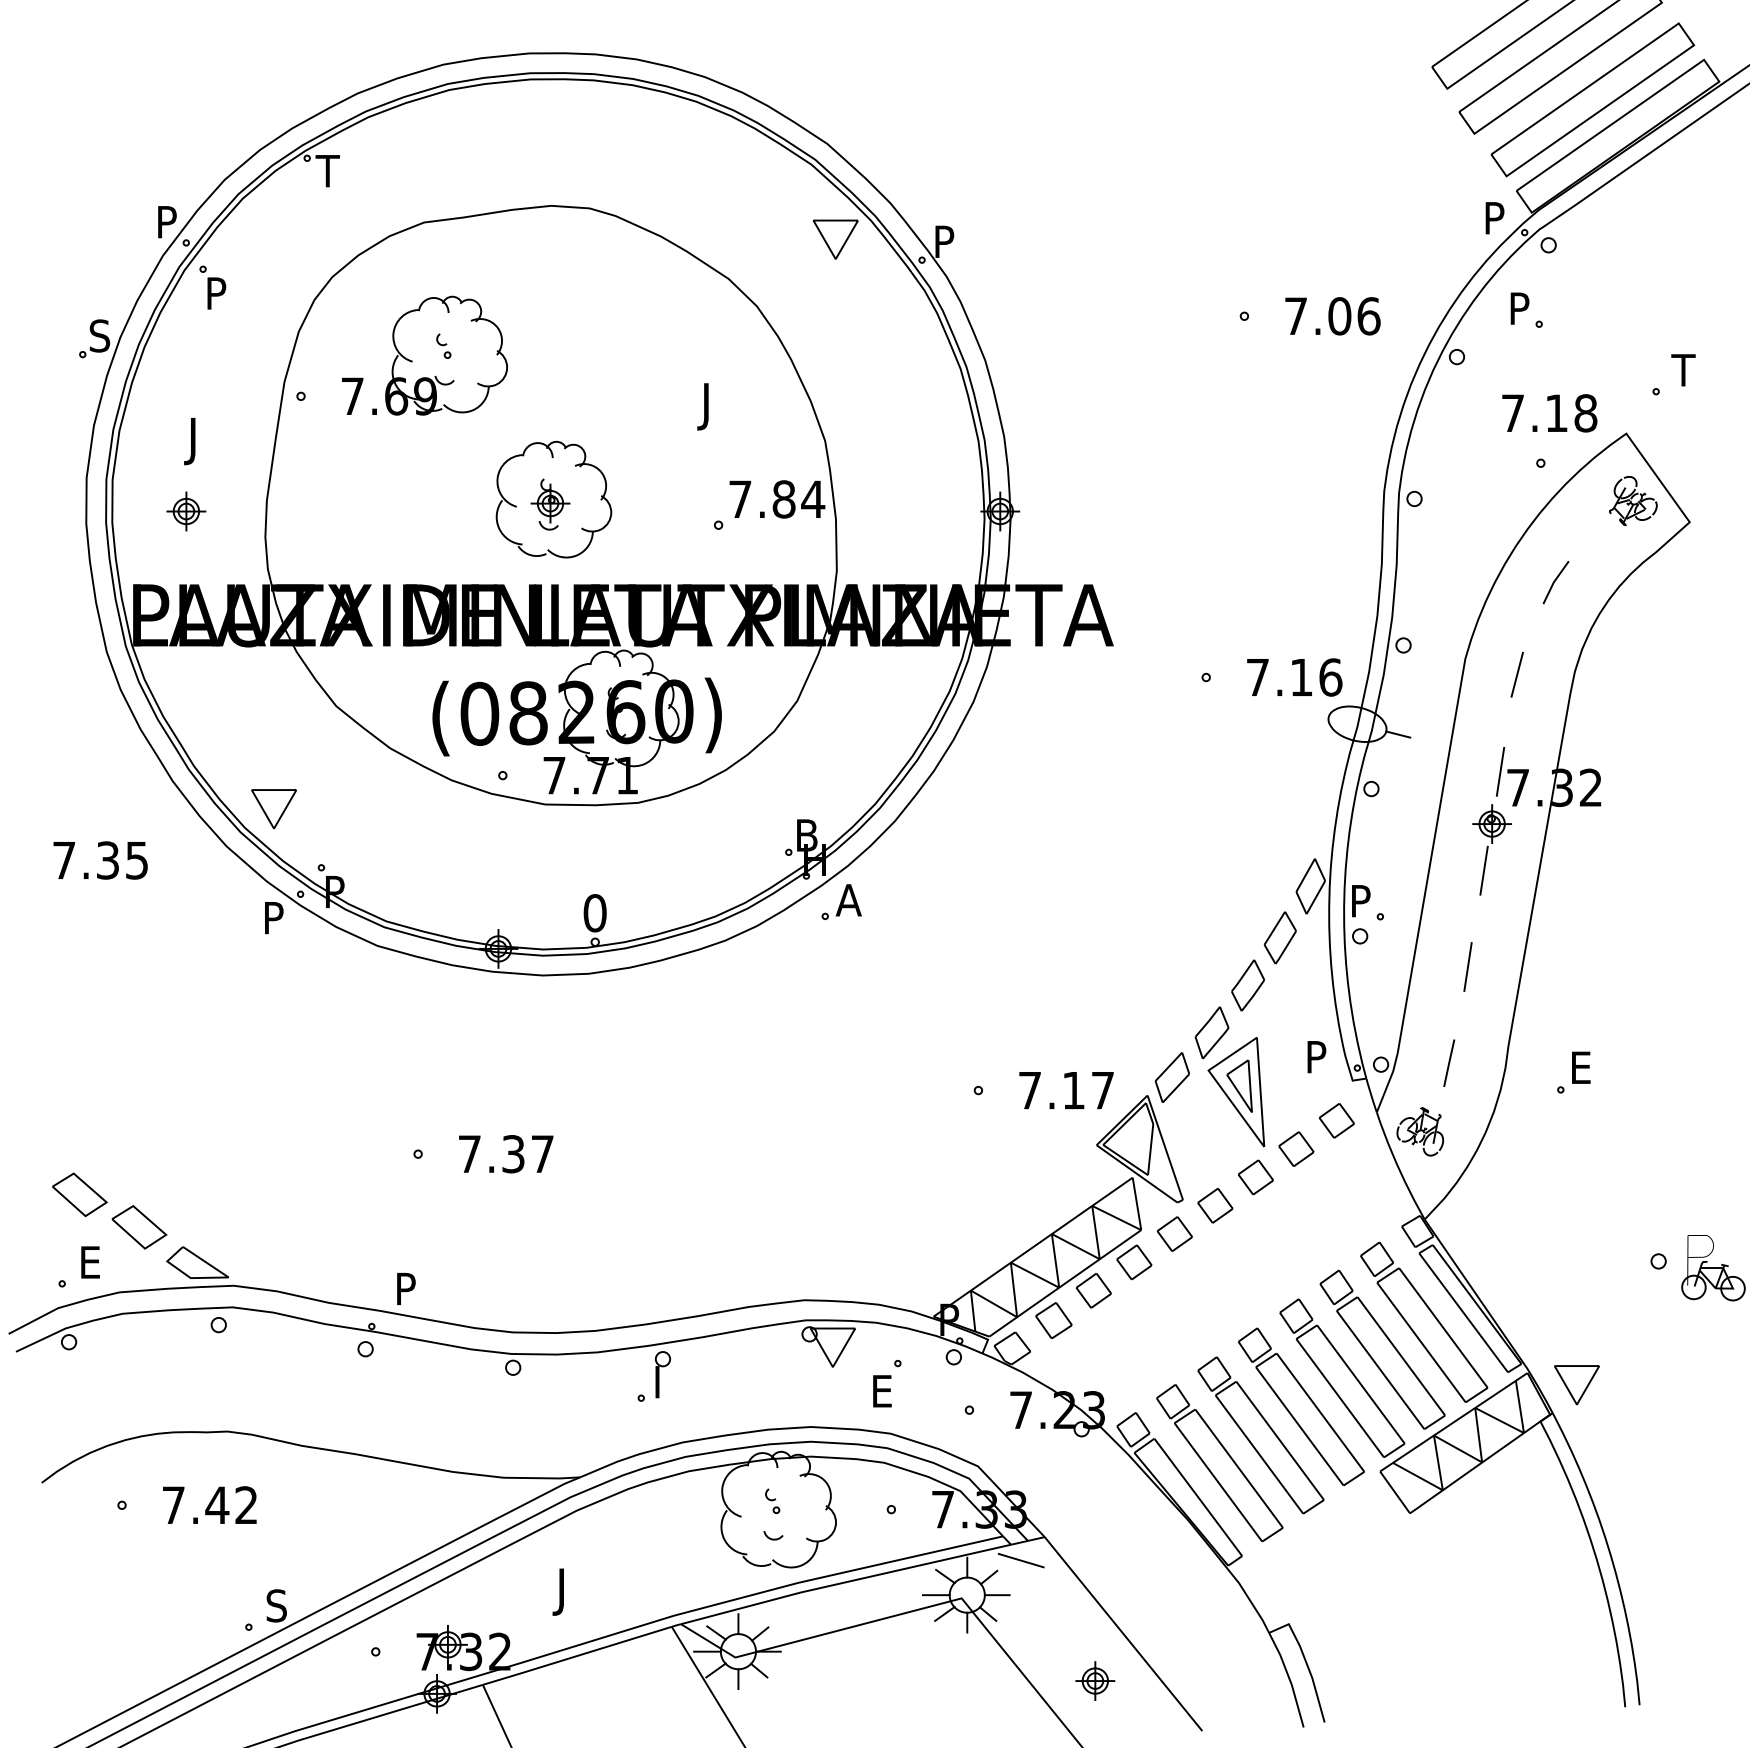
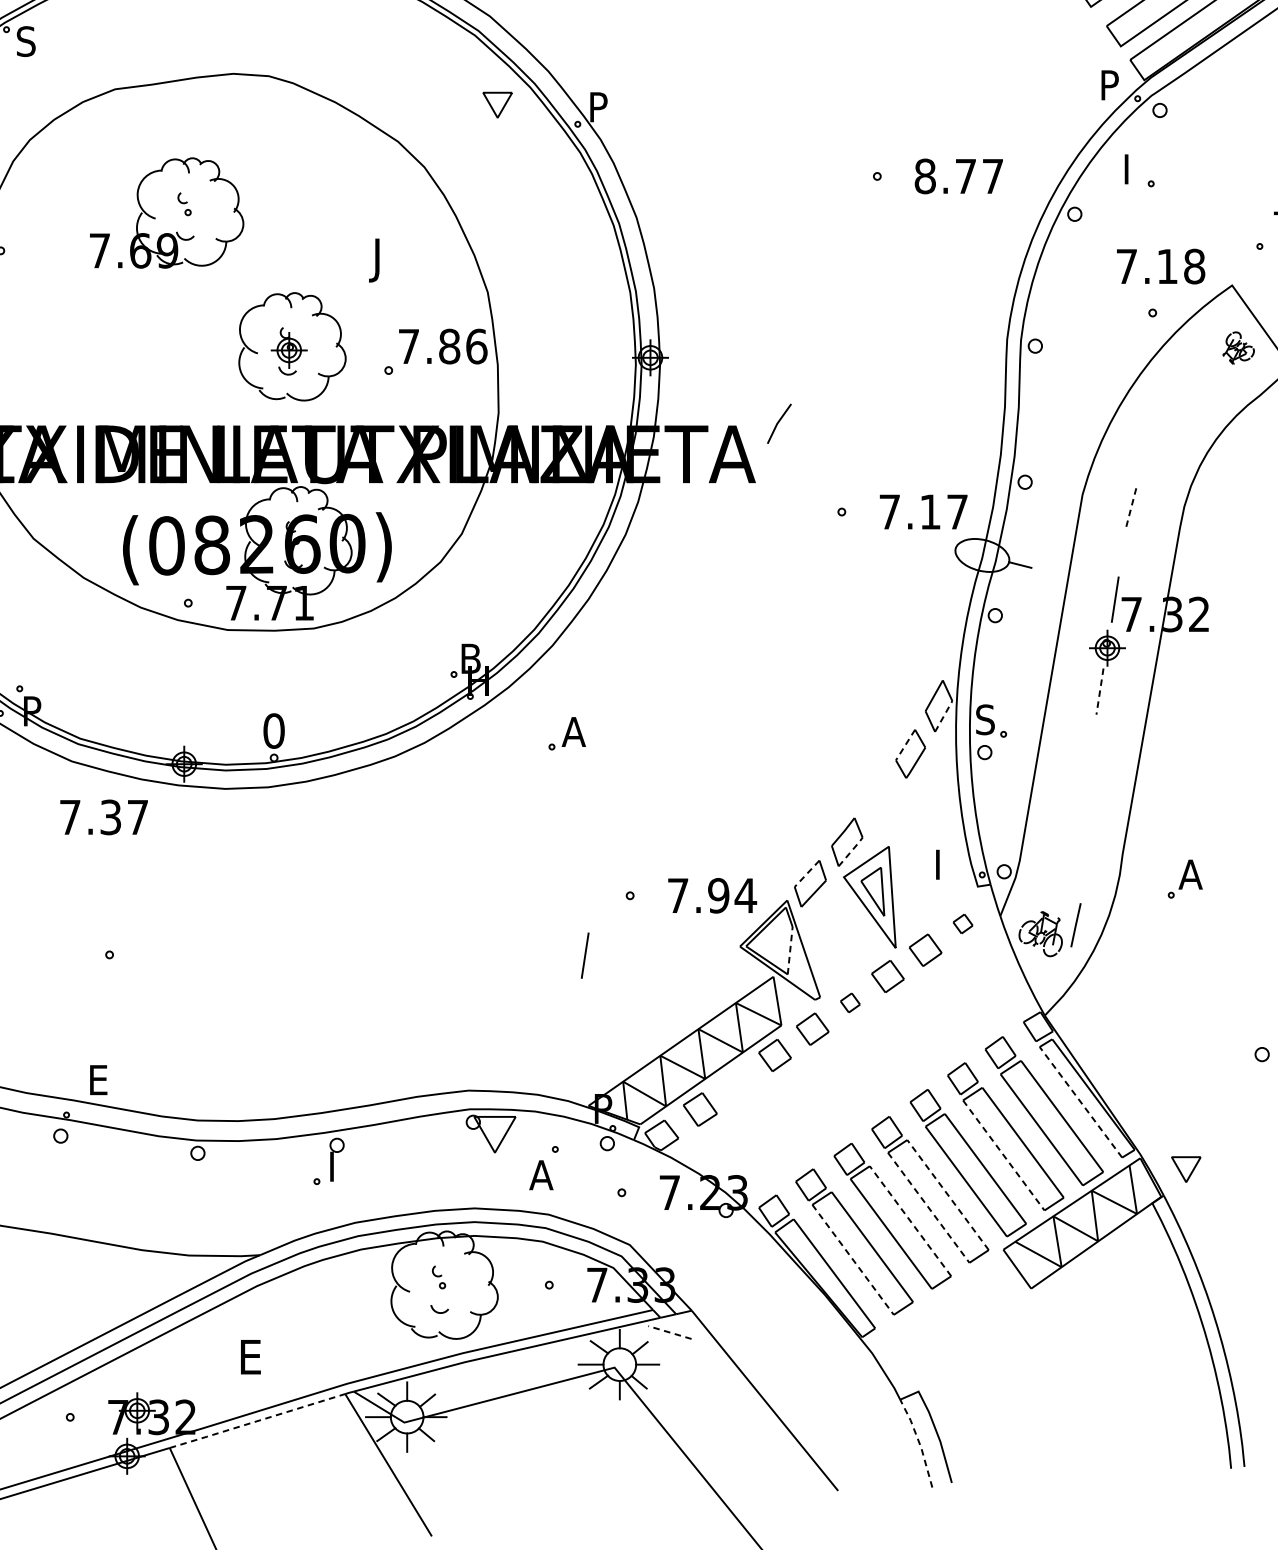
text: (327, 170) -> (25, 40), T -> S
part: (835, 239) -> (497, 105), size x0.7
text: (1521, 301) -> (1134, 162), P -> I
text: (1332, 316) -> (959, 176), 7.06 -> 8.77
part: (412, 360) -> (155, 217), moved
part: (553, 499) -> (292, 346), moved
text: (813, 499) -> (476, 346), 7.84 -> 7.86
part: (1633, 500) -> (1238, 347), size x0.7
line: (1555, 581) -> (778, 422), moved
line: (1517, 674) -> (1131, 509), solid -> dashed
text: (1330, 677) -> (957, 512), 7.16 -> 7.17
line: (1484, 871) -> (1100, 692), solid -> dashed
line: (1316, 897) -> (944, 716), solid -> dashed
text: (1360, 900) -> (985, 719), P -> S
part: (841, 901) -> (567, 733), moved
line: (1274, 928) -> (905, 745), solid -> dashed
line: (1467, 966) -> (584, 955), moved
part: (1247, 985) -> (880, 798), removed
line: (1216, 1042) -> (851, 851), solid -> dashed
text: (1318, 1050) -> (946, 858), P -> I
line: (1449, 1062) -> (1076, 924), moved
line: (1168, 1066) -> (806, 873), solid -> dashed
text: (1581, 1067) -> (1190, 874), E -> A
text: (1088, 1090) -> (732, 895), 7.17 -> 7.94
part: (1336, 1120) -> (962, 923), size x0.6
line: (1150, 1149) -> (790, 950), solid -> dashed
text: (506, 1154) -> (104, 817), moved
part: (1215, 1205) -> (850, 1002), size x0.6
text: (408, 1288) -> (100, 1079), P -> E
part: (1093, 1290) -> (737, 1081), removed
line: (1463, 1312) -> (1080, 1102), solid -> dashed
line: (1380, 1370) -> (1003, 1155), solid -> dashed
part: (1576, 1385) -> (1185, 1169), size x0.7
text: (882, 1391) -> (541, 1175), E -> A
line: (1320, 1412) -> (948, 1194), solid -> dashed
line: (1299, 1426) -> (928, 1207), solid -> dashed
line: (1280, 1440) -> (910, 1220), solid -> dashed
line: (1218, 1482) -> (853, 1259), solid -> dashed
line: (1020, 1560) -> (669, 1332), solid -> dashed
text: (566, 1591) -> (247, 1361), J -> E
line: (577, 1655) -> (257, 1420), solid -> dashed
line: (1289, 1678) -> (919, 1442), solid -> dashed
part: (1095, 1680) -> (738, 1443), removed

